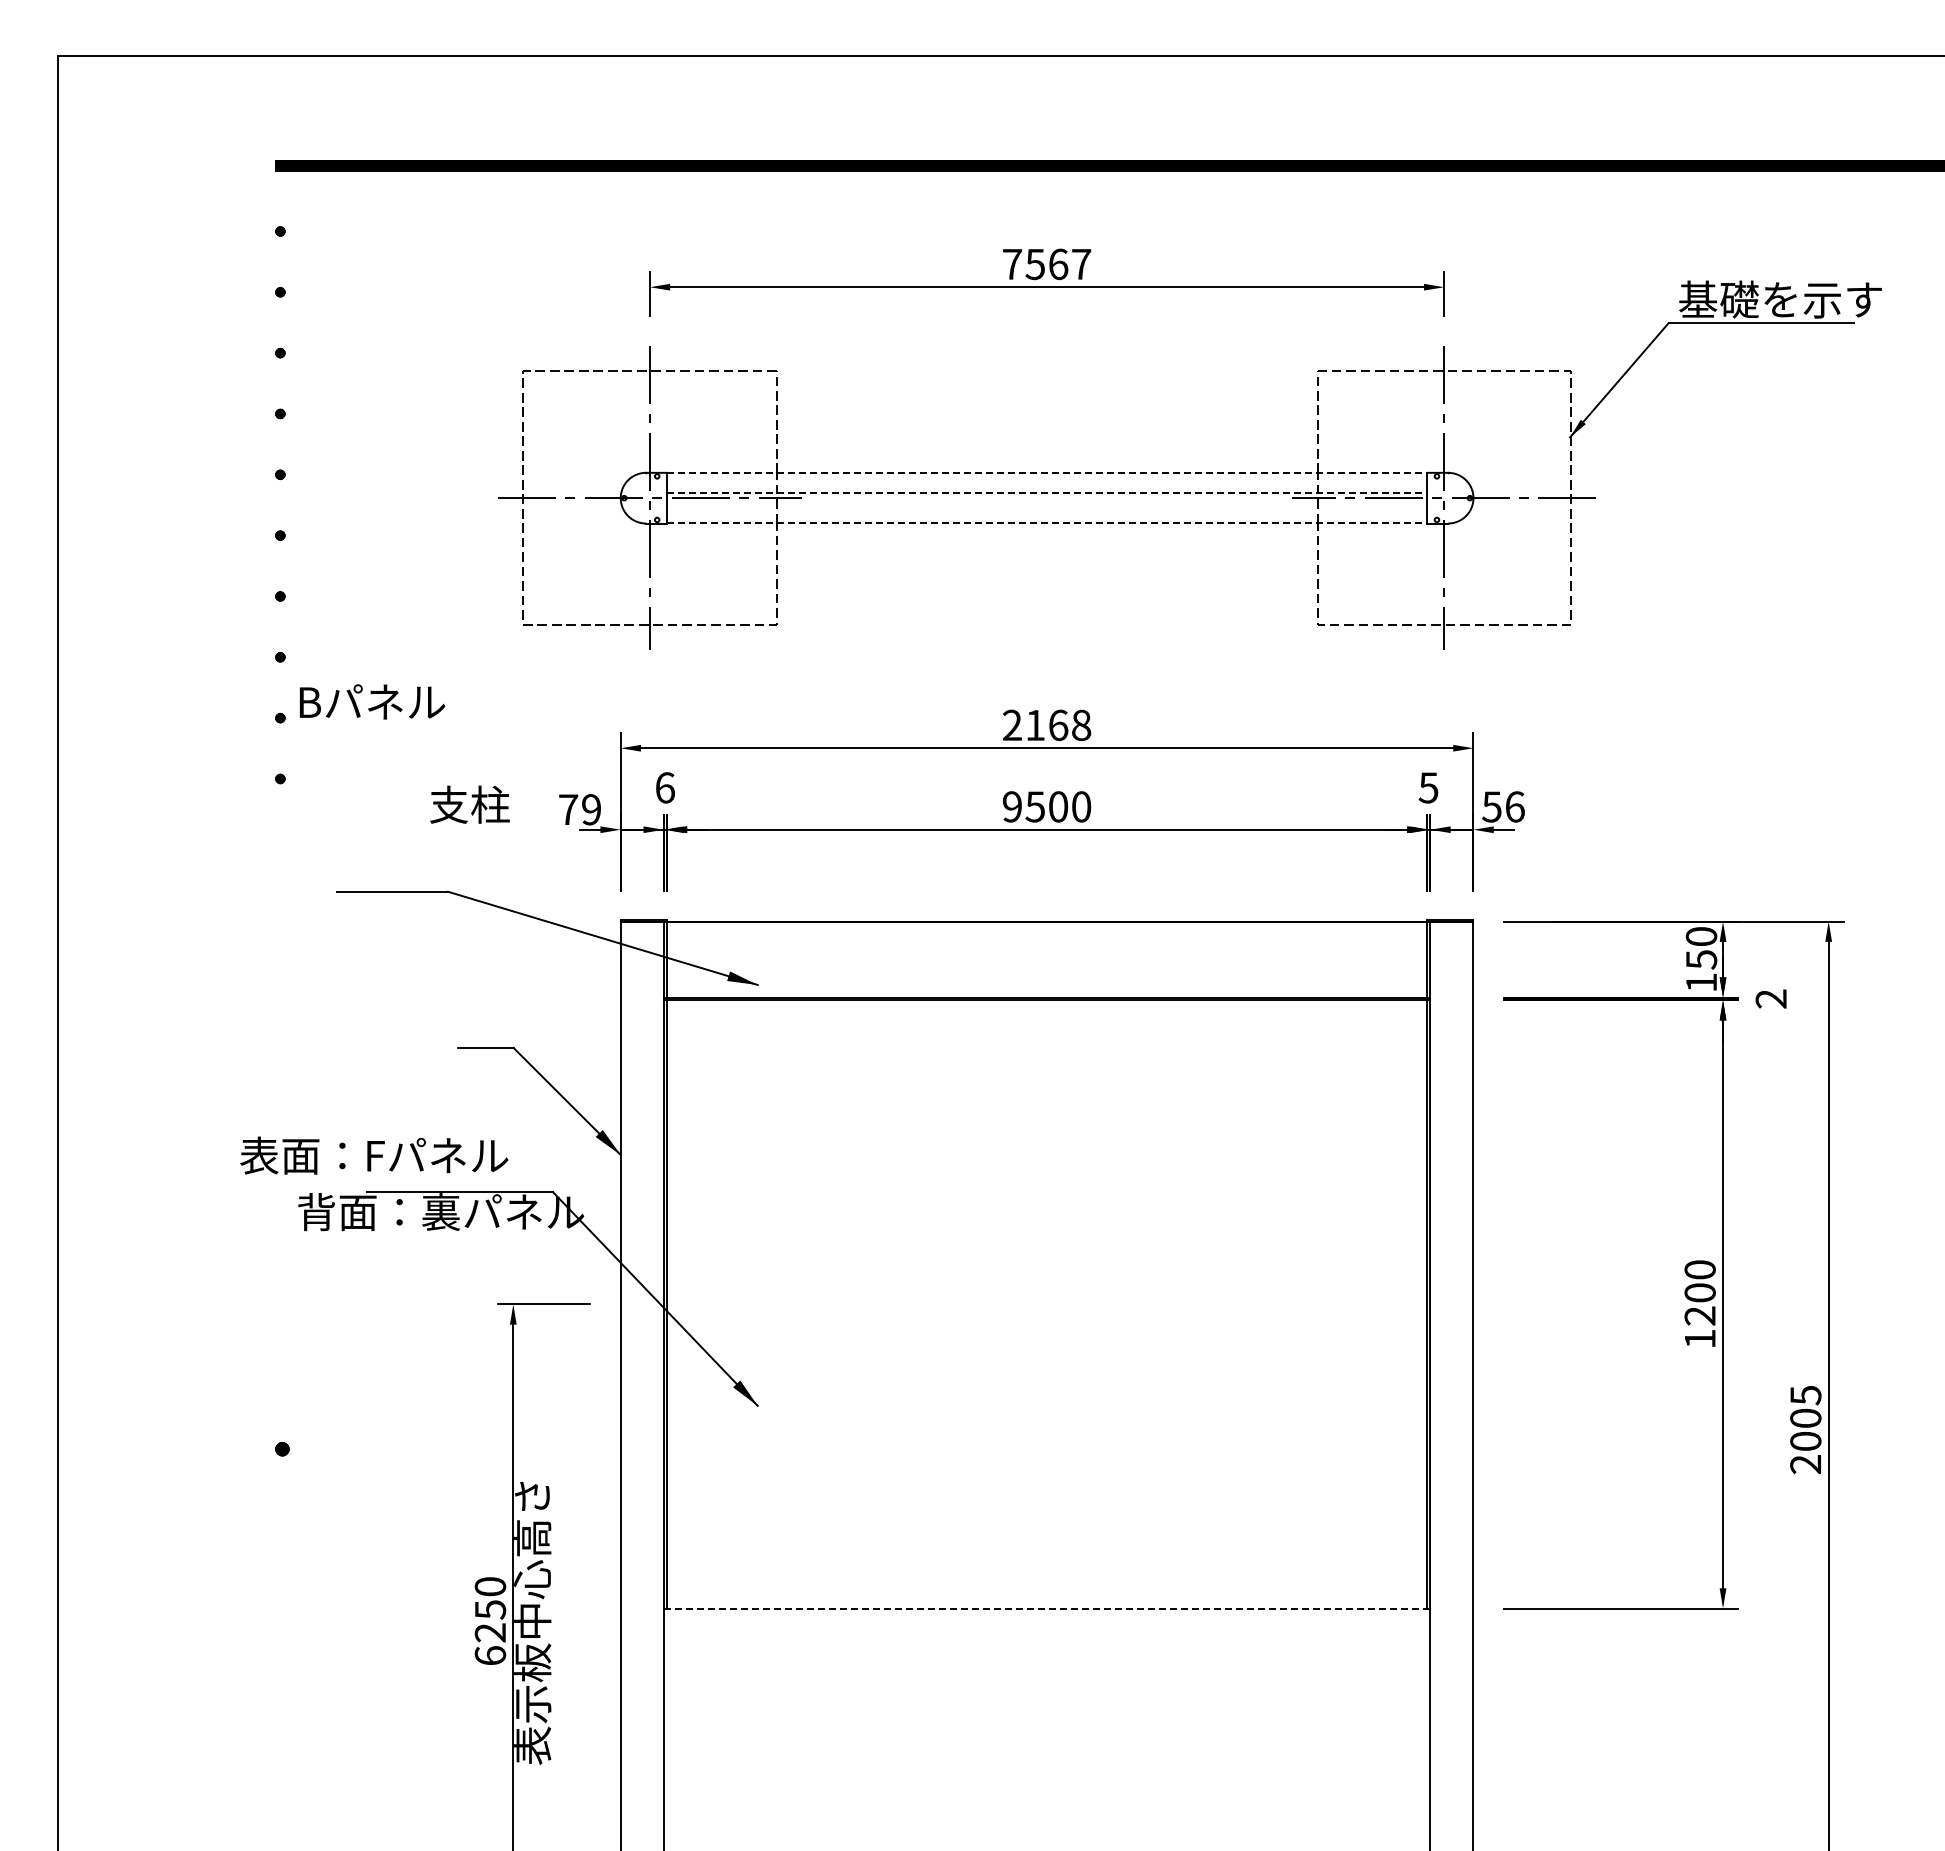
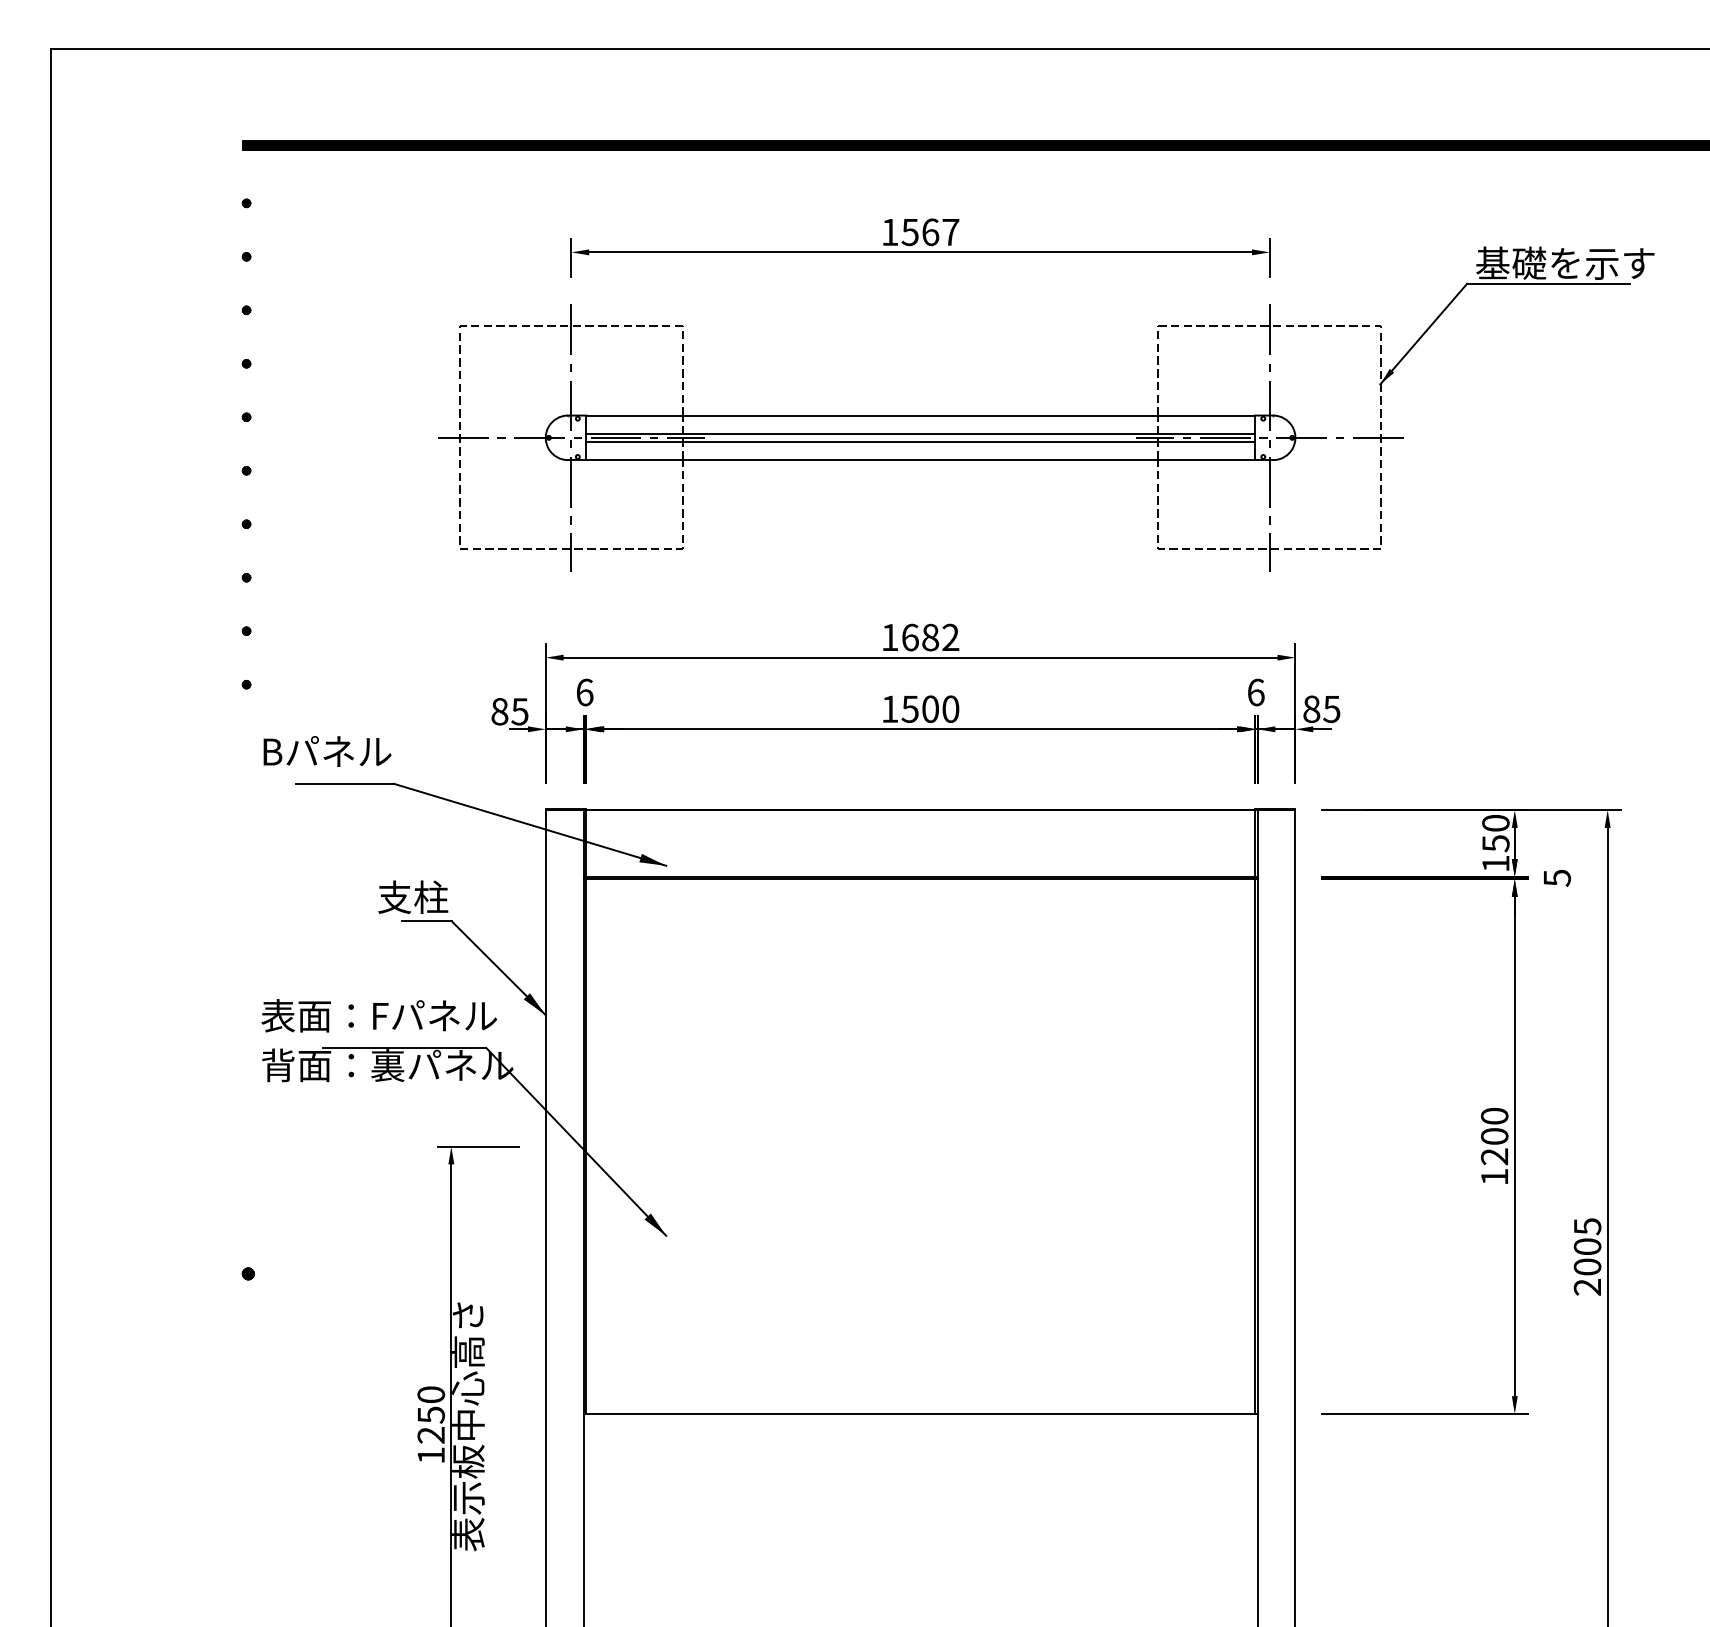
text: (1012, 264) -> (890, 232), 7567 -> 1567
line: (1047, 473) -> (920, 416), dashed -> solid
line: (1047, 493) -> (920, 433), dashed -> solid
line: (1046, 503) -> (920, 442), added
line: (1047, 523) -> (920, 460), dashed -> solid
text: (372, 701) -> (327, 751), moved
text: (1046, 725) -> (920, 637), 2168 -> 1682
text: (1428, 787) -> (1255, 692), 5 -> 6
text: (469, 804) -> (412, 897), moved
text: (1012, 806) -> (890, 708), 9500 -> 1500
text: (1503, 806) -> (1321, 708), 56 -> 85
text: (579, 809) -> (509, 711), 79 -> 85
text: (1770, 998) -> (1556, 877), 2 -> 5
text: (374, 1155) -> (379, 1015), moved
line: (1046, 1608) -> (920, 1413), dashed -> solid
text: (490, 1655) -> (431, 1455), 6250 -> 1250

